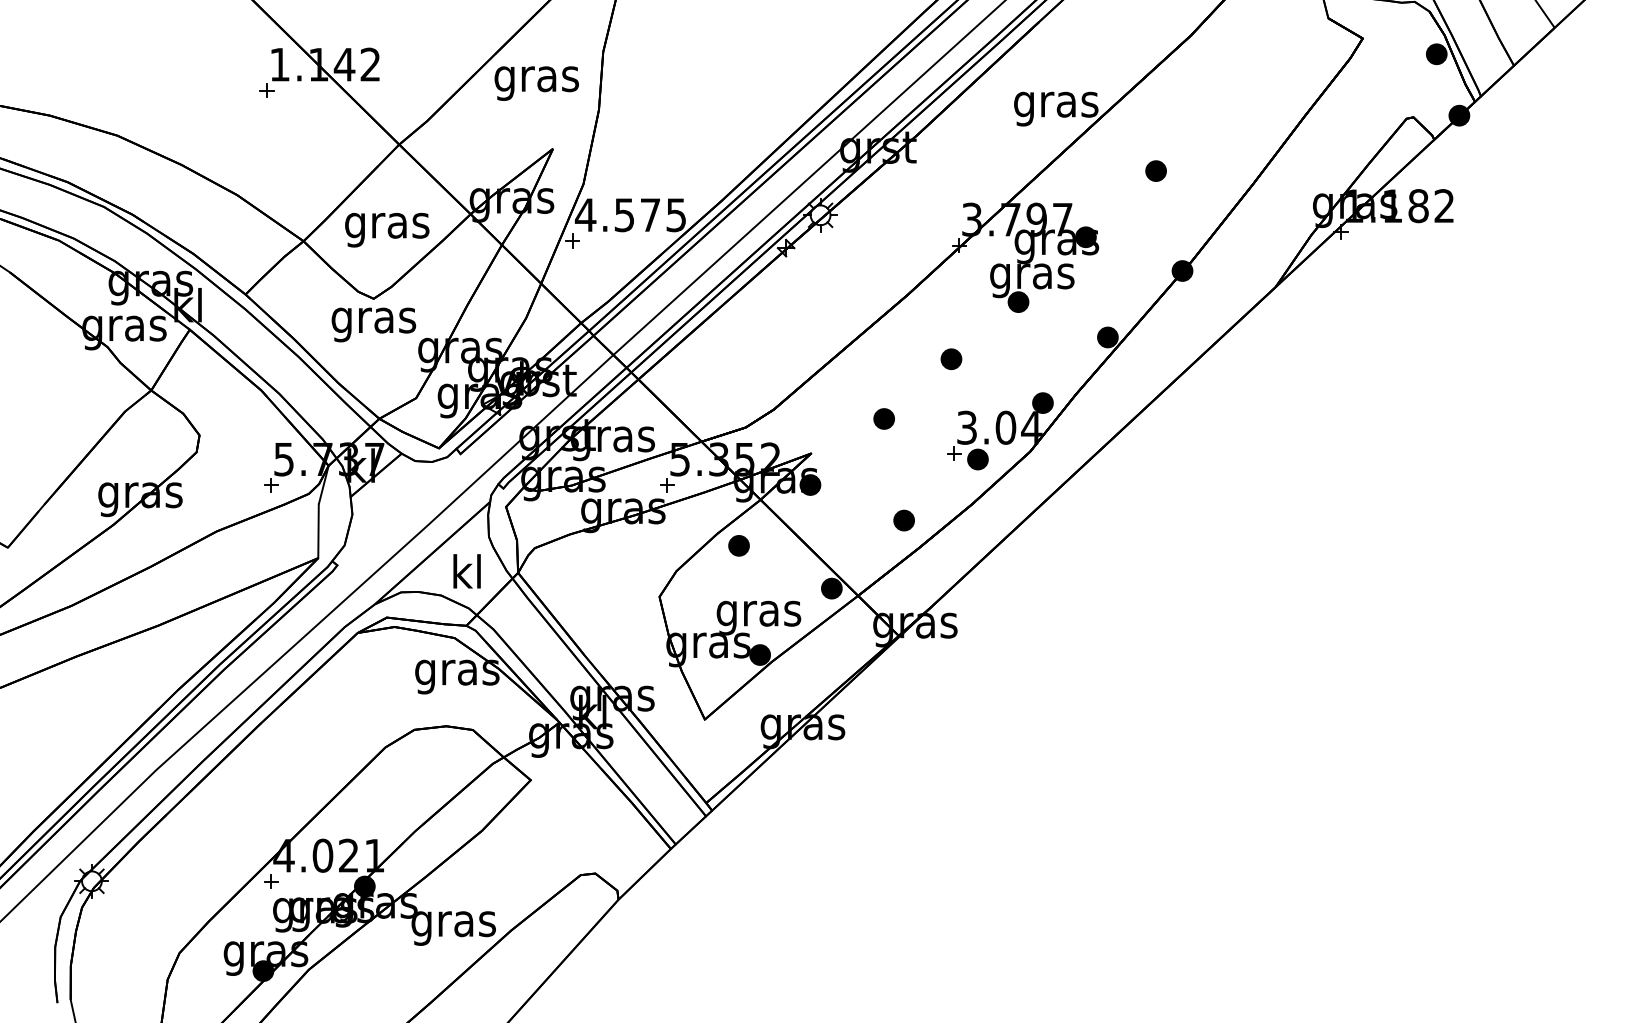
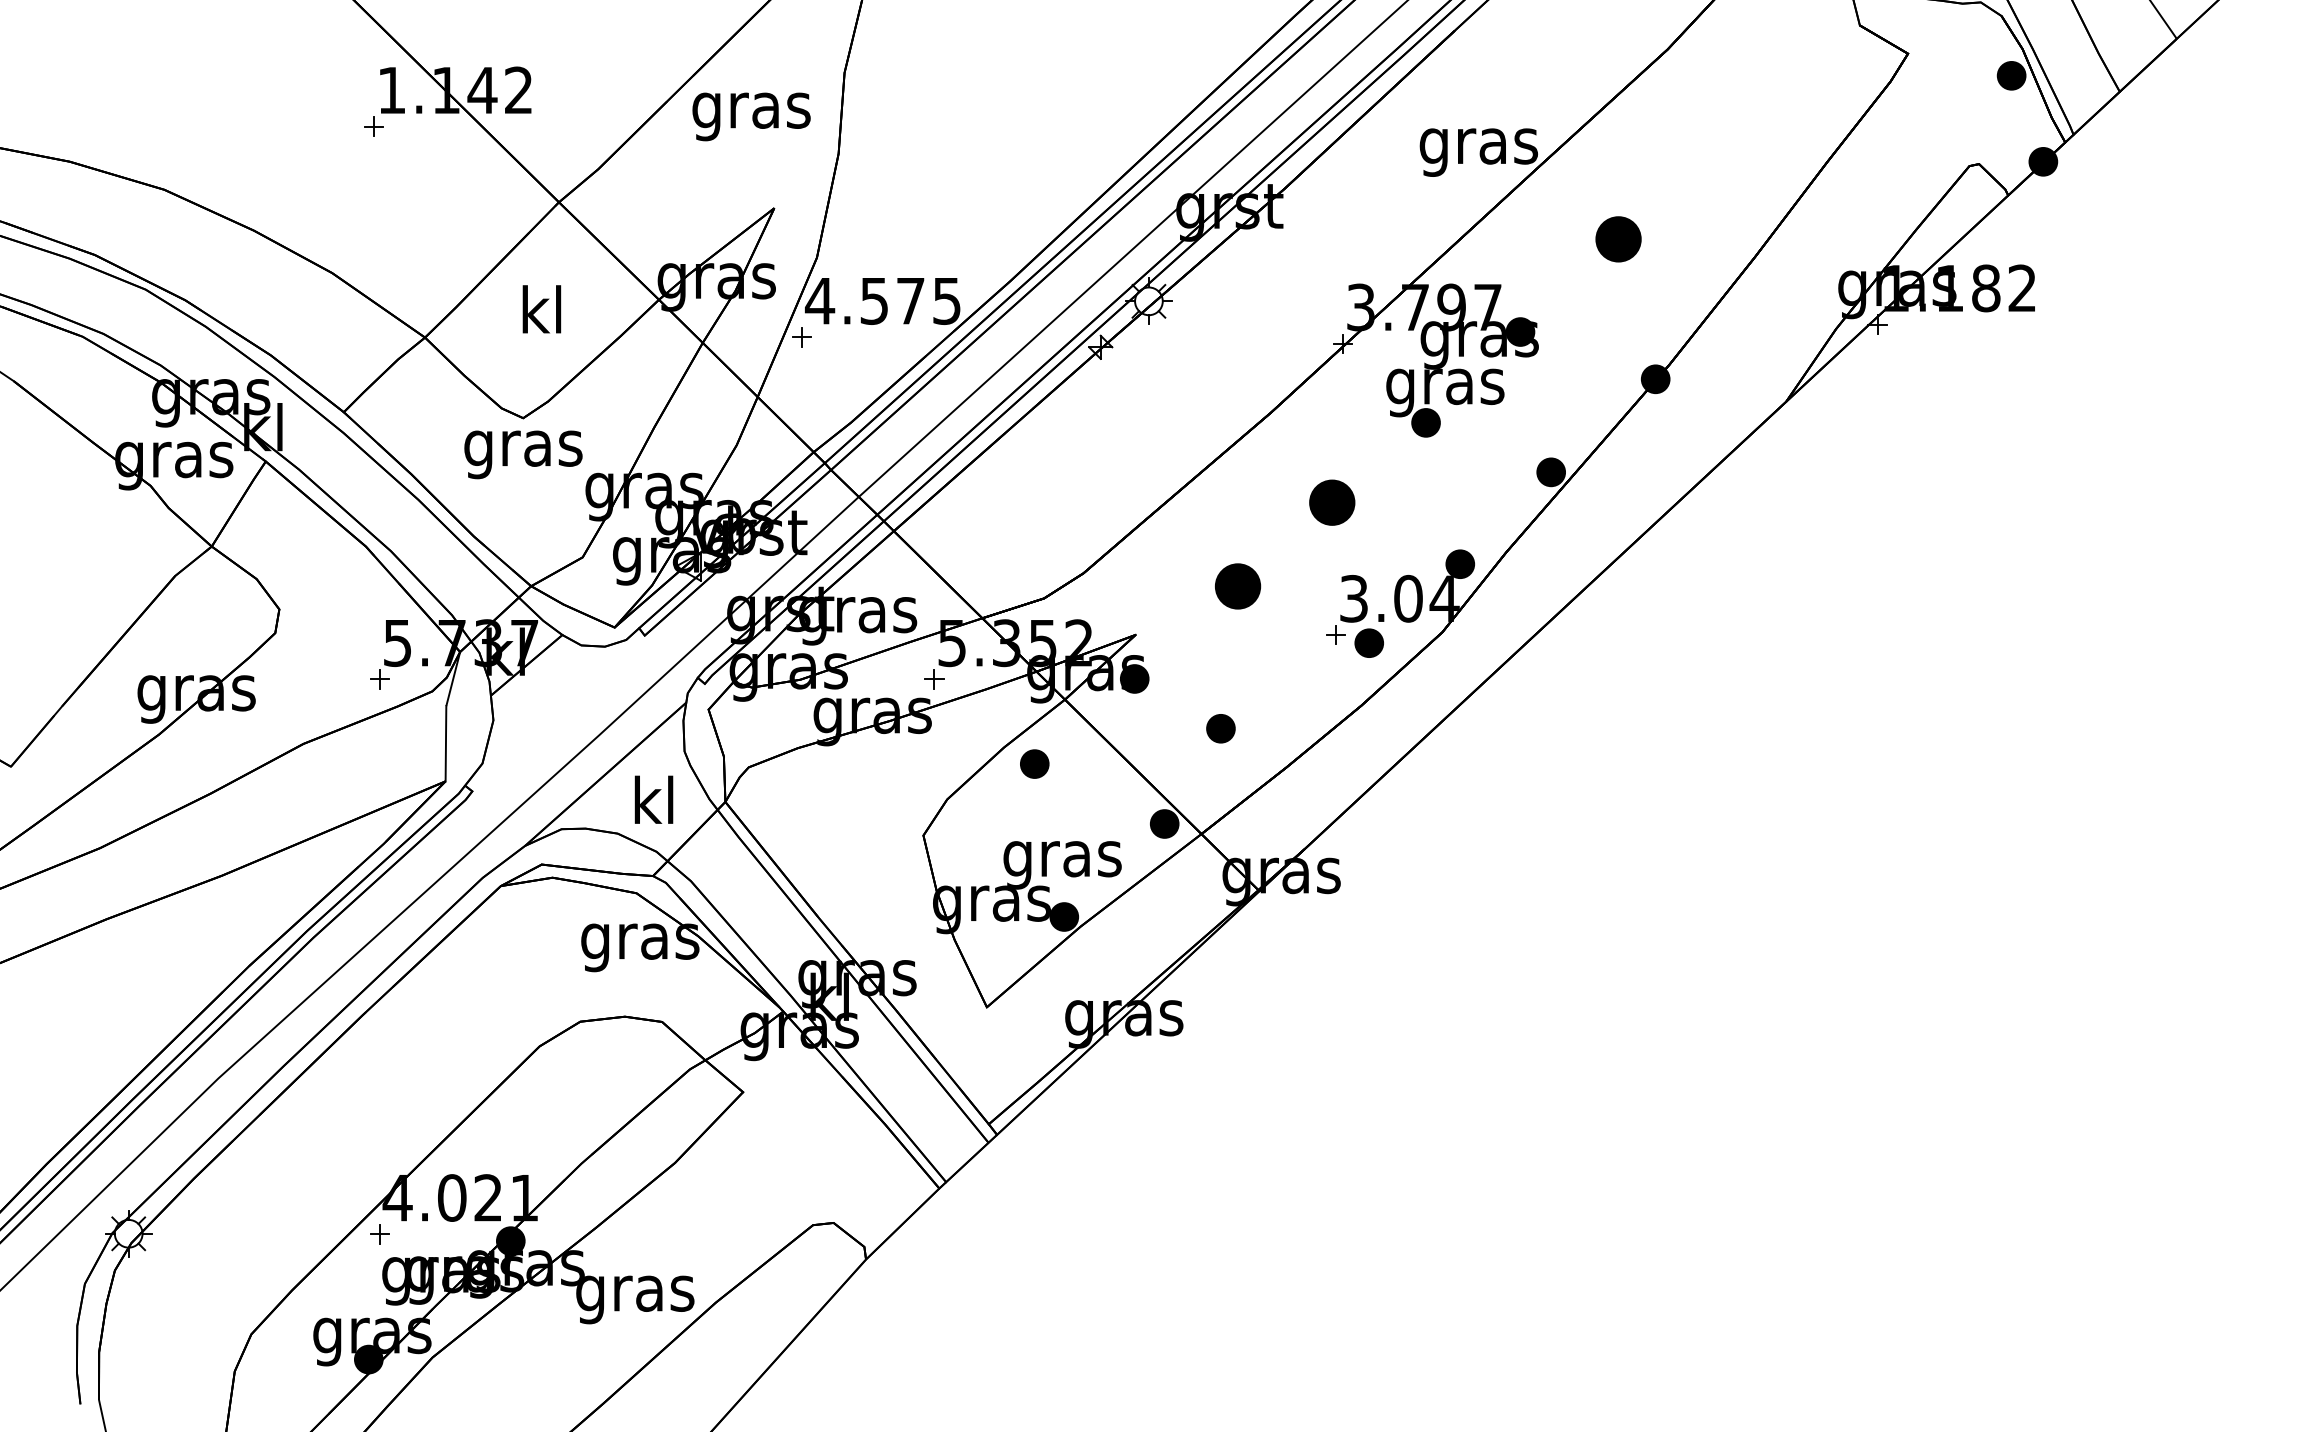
part: (1155, 171) -> (1618, 239), size x1.6
text: (387, 225) -> (542, 315), gras -> kl
part: (950, 359) -> (1331, 502), size x1.6
part: (883, 419) -> (1237, 586), size x1.6
part: (903, 520) -> (1220, 728), moved

